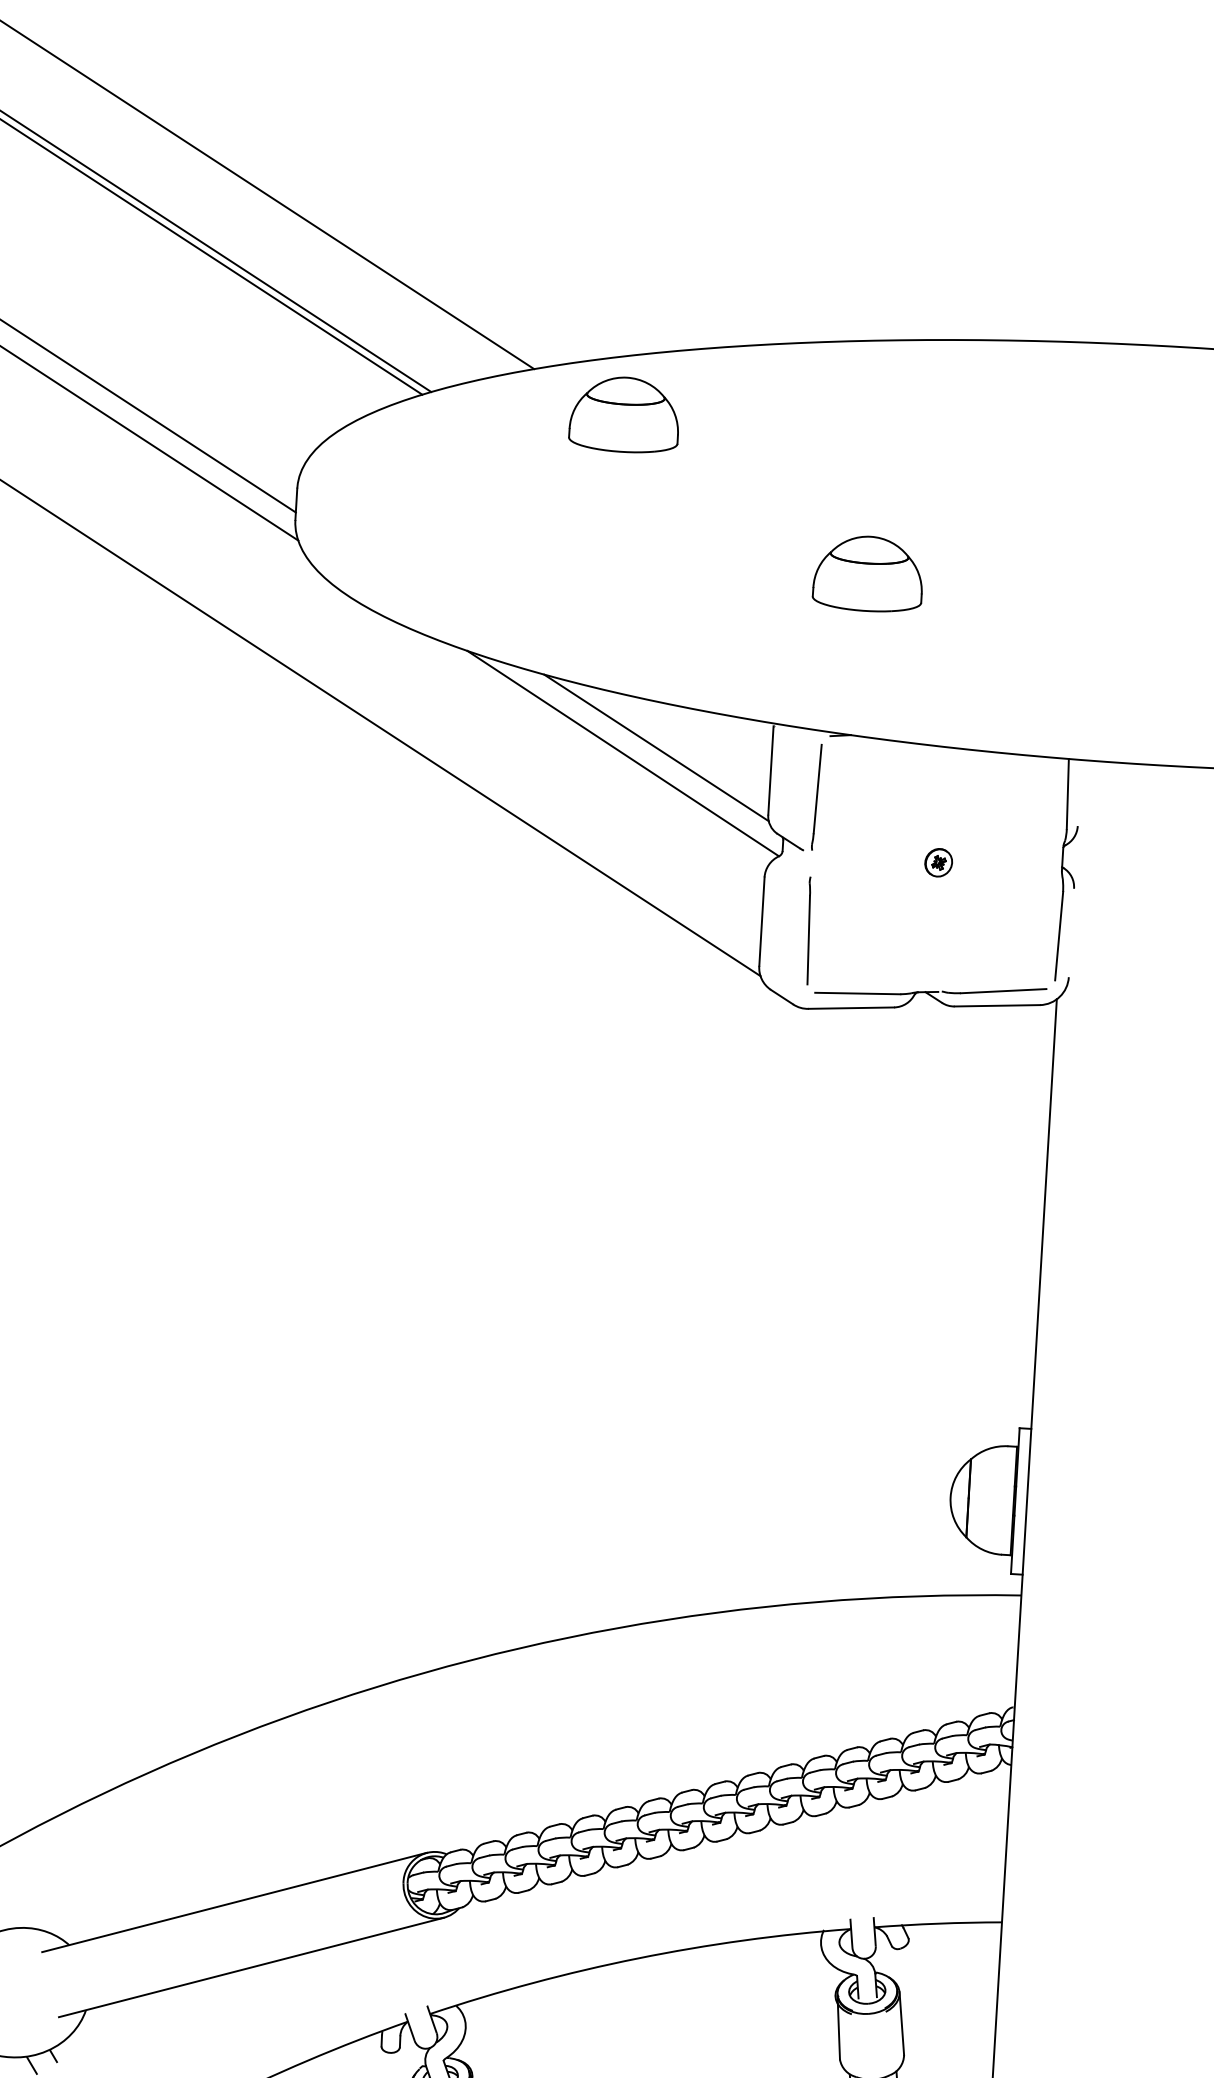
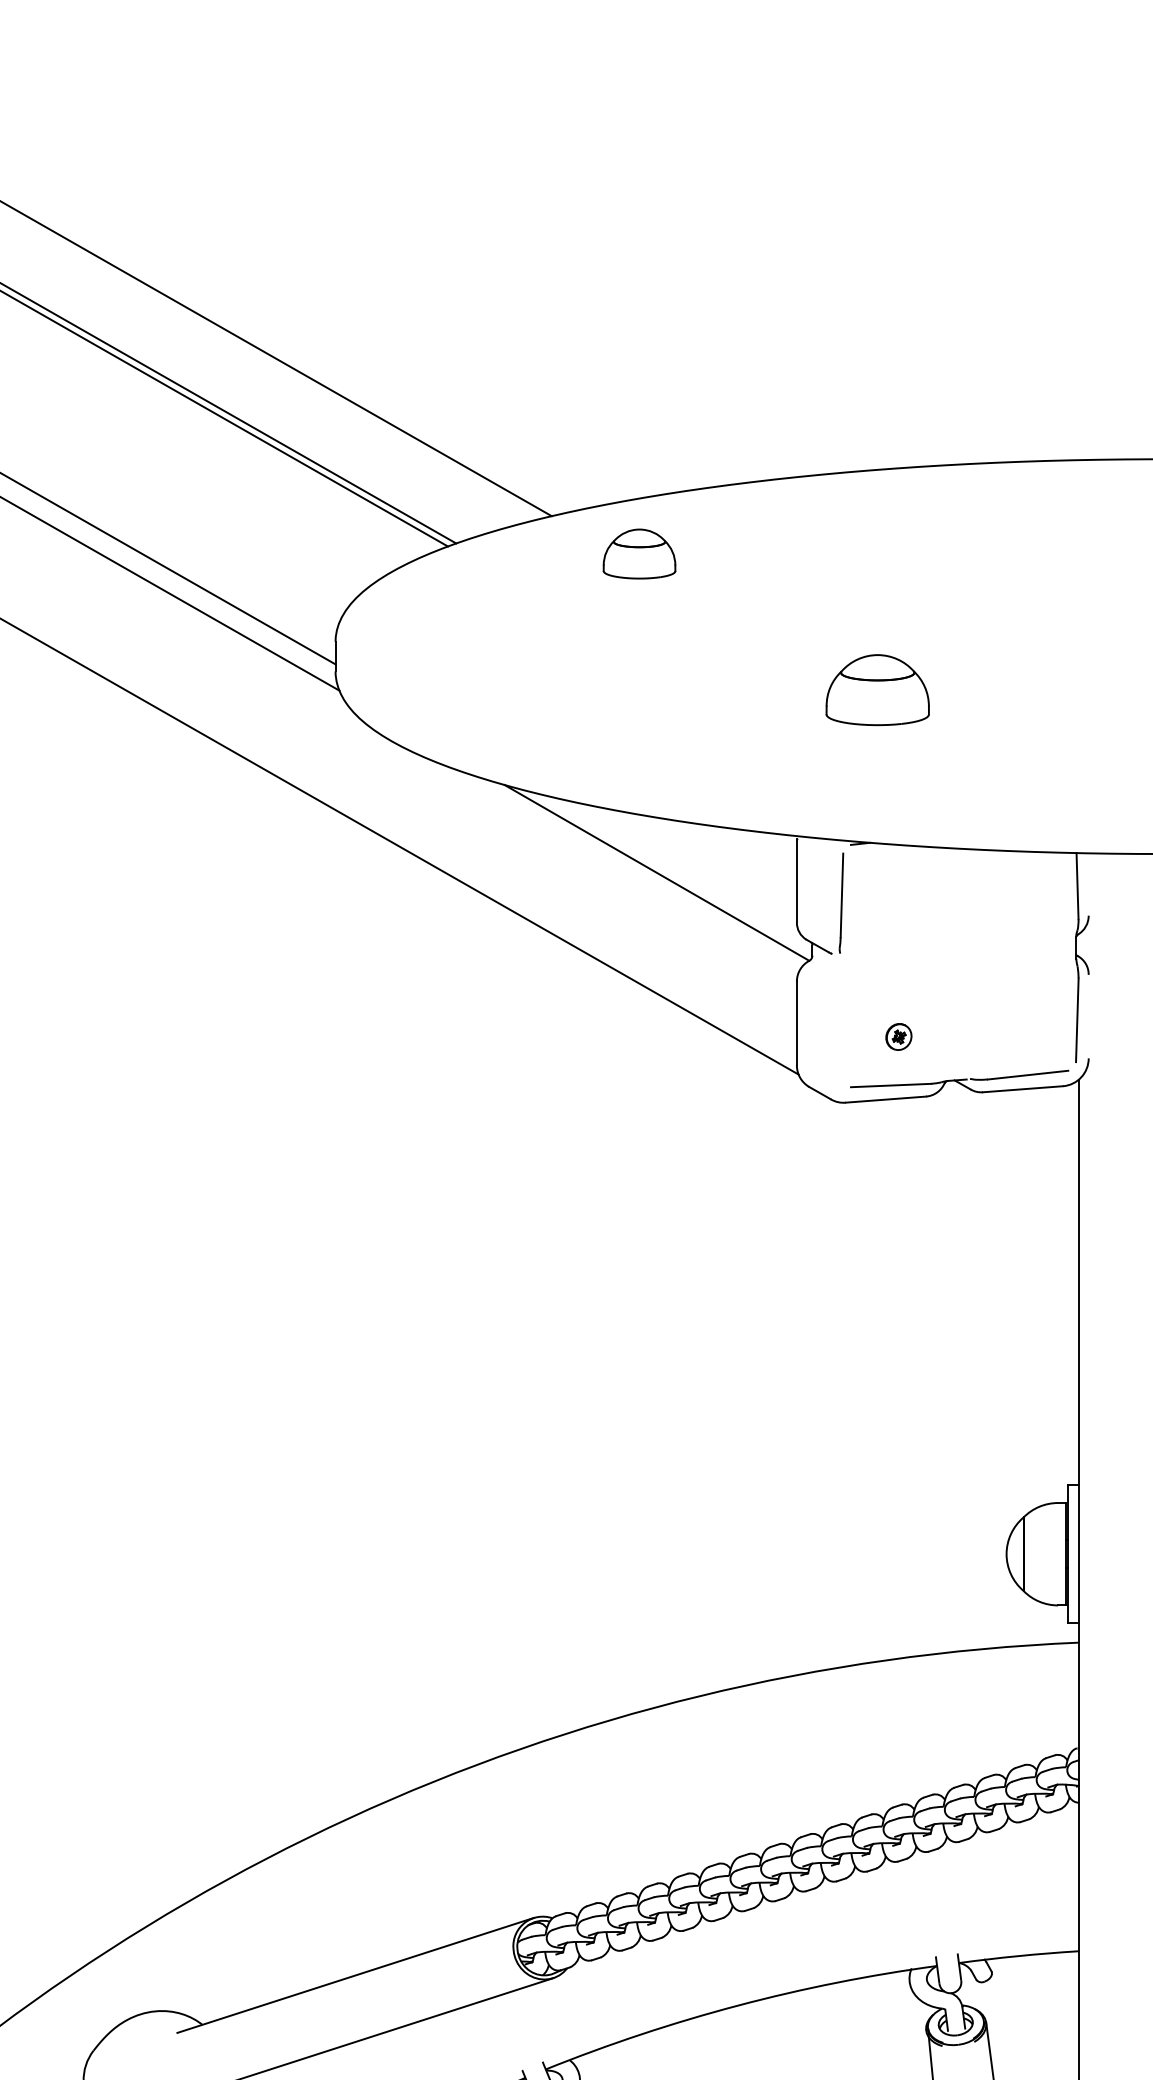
part: (624, 414) -> (639, 553), size x0.7
line: (655, 747) -> (687, 865), removed
part: (938, 862) -> (898, 1036), moved
line: (808, 931) -> (841, 1029), removed

